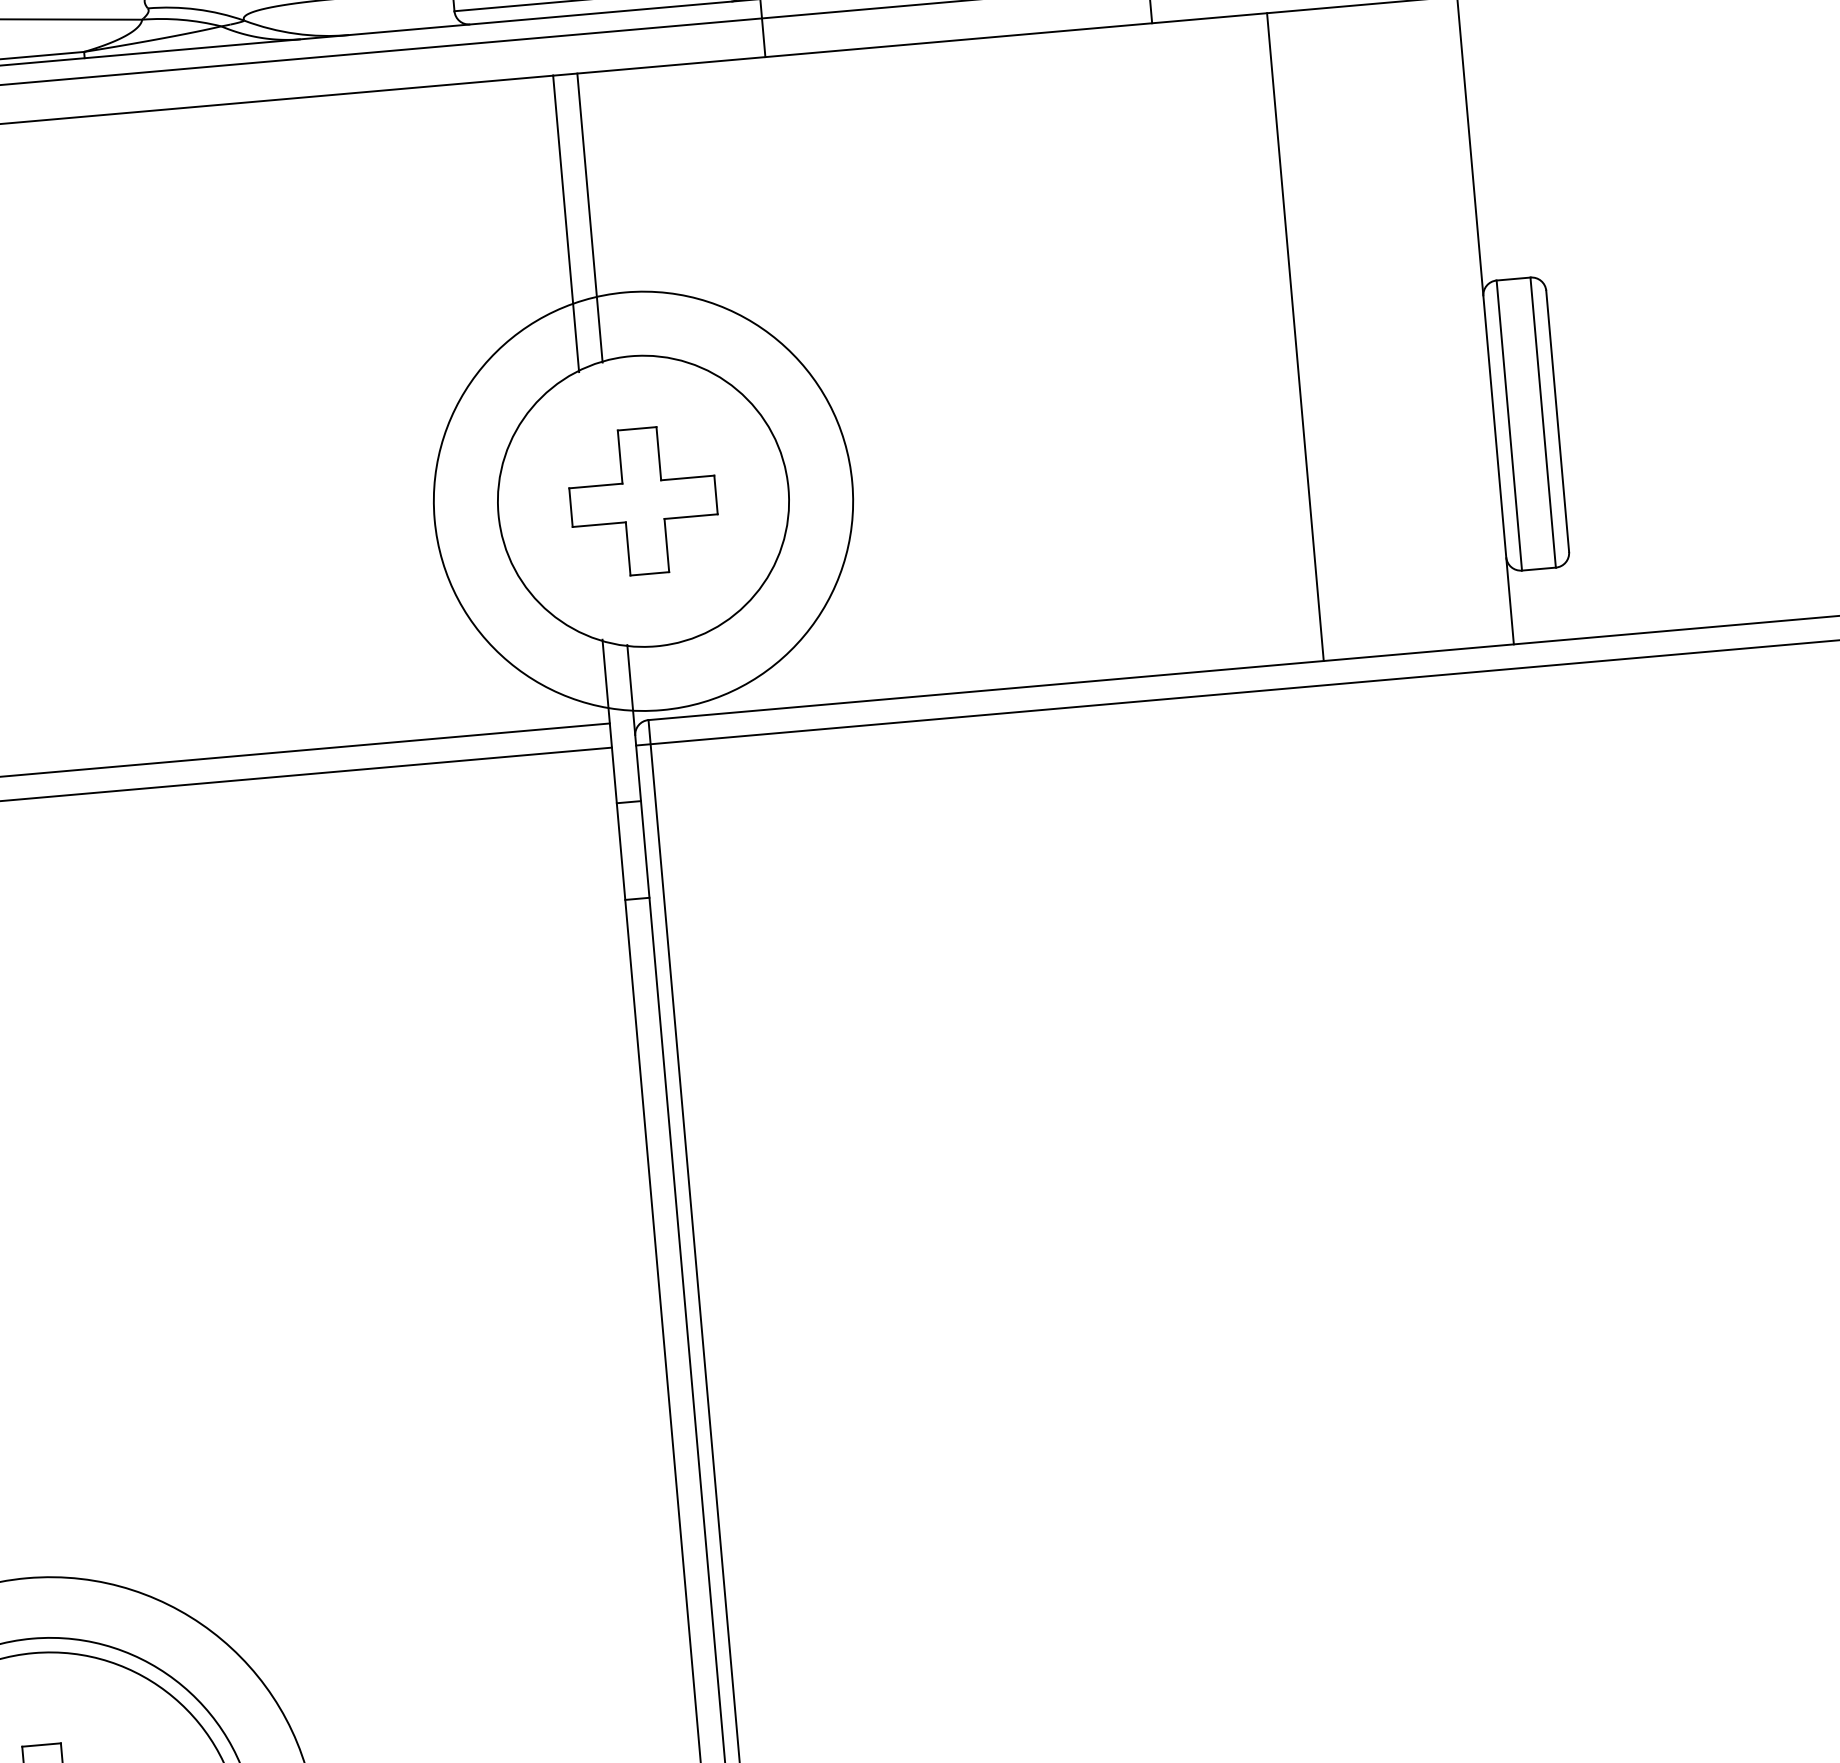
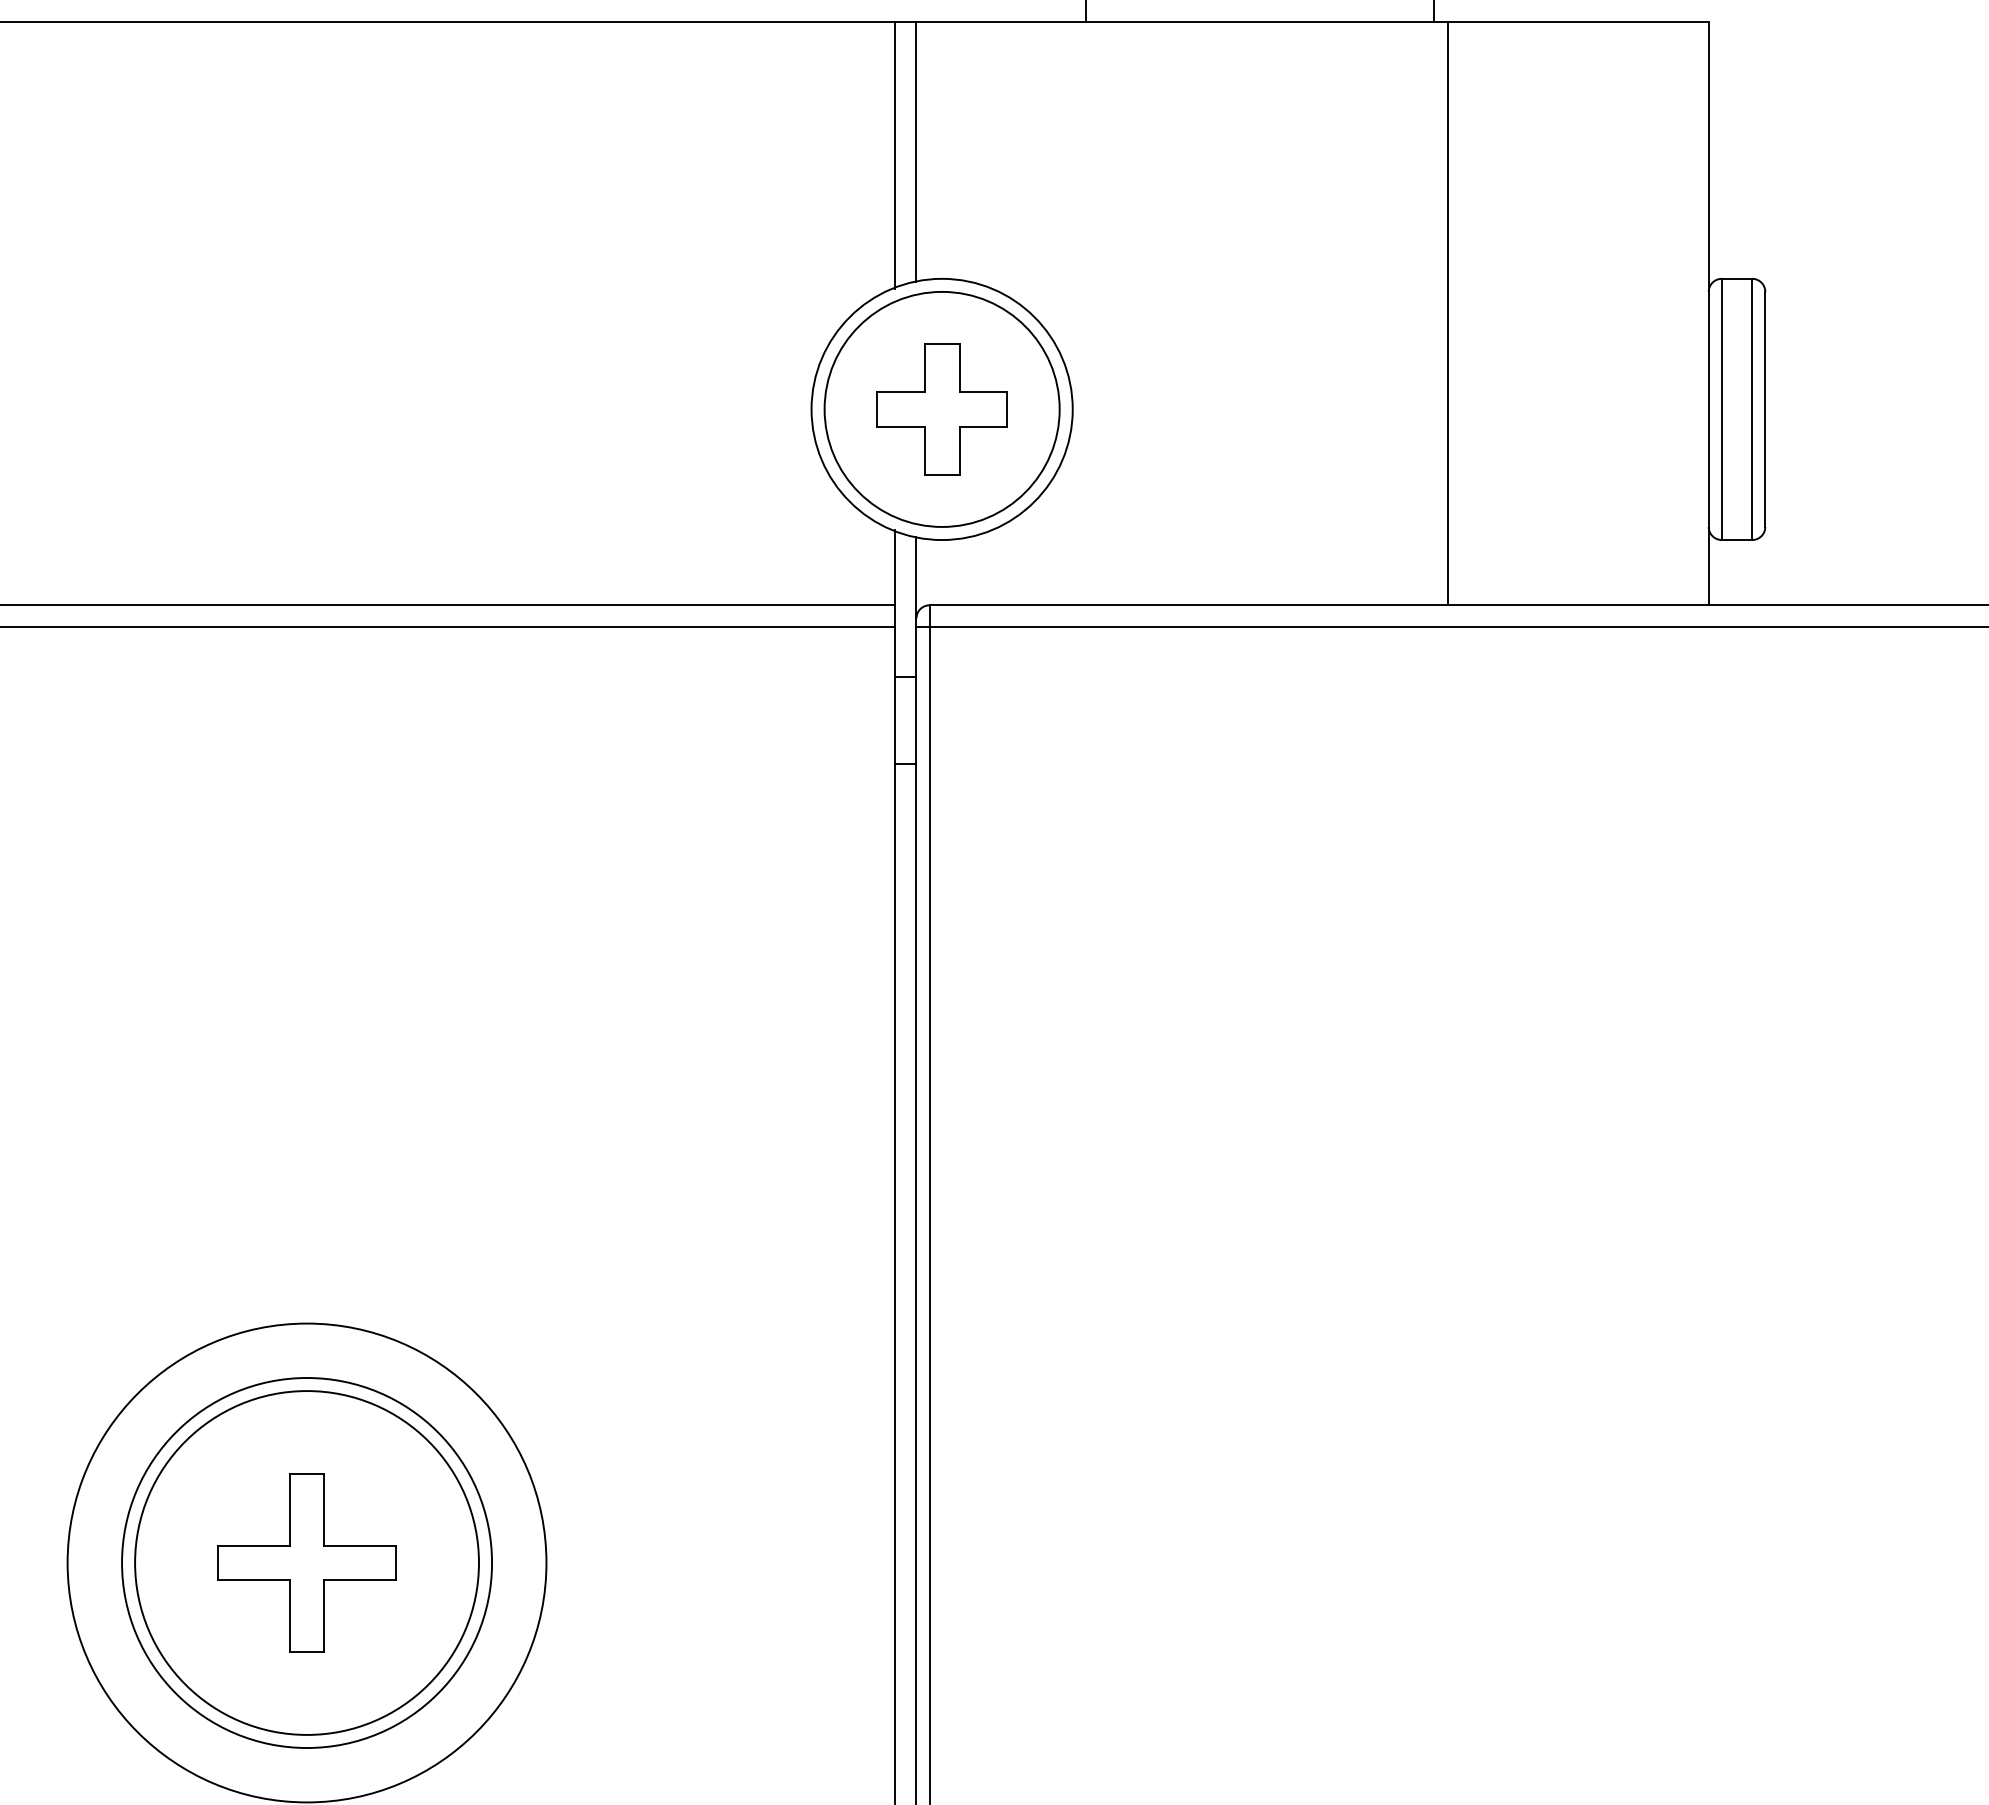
line: (1295, 336) -> (1447, 313), moved
circle: (642, 500) -> (941, 408), size x0.62

